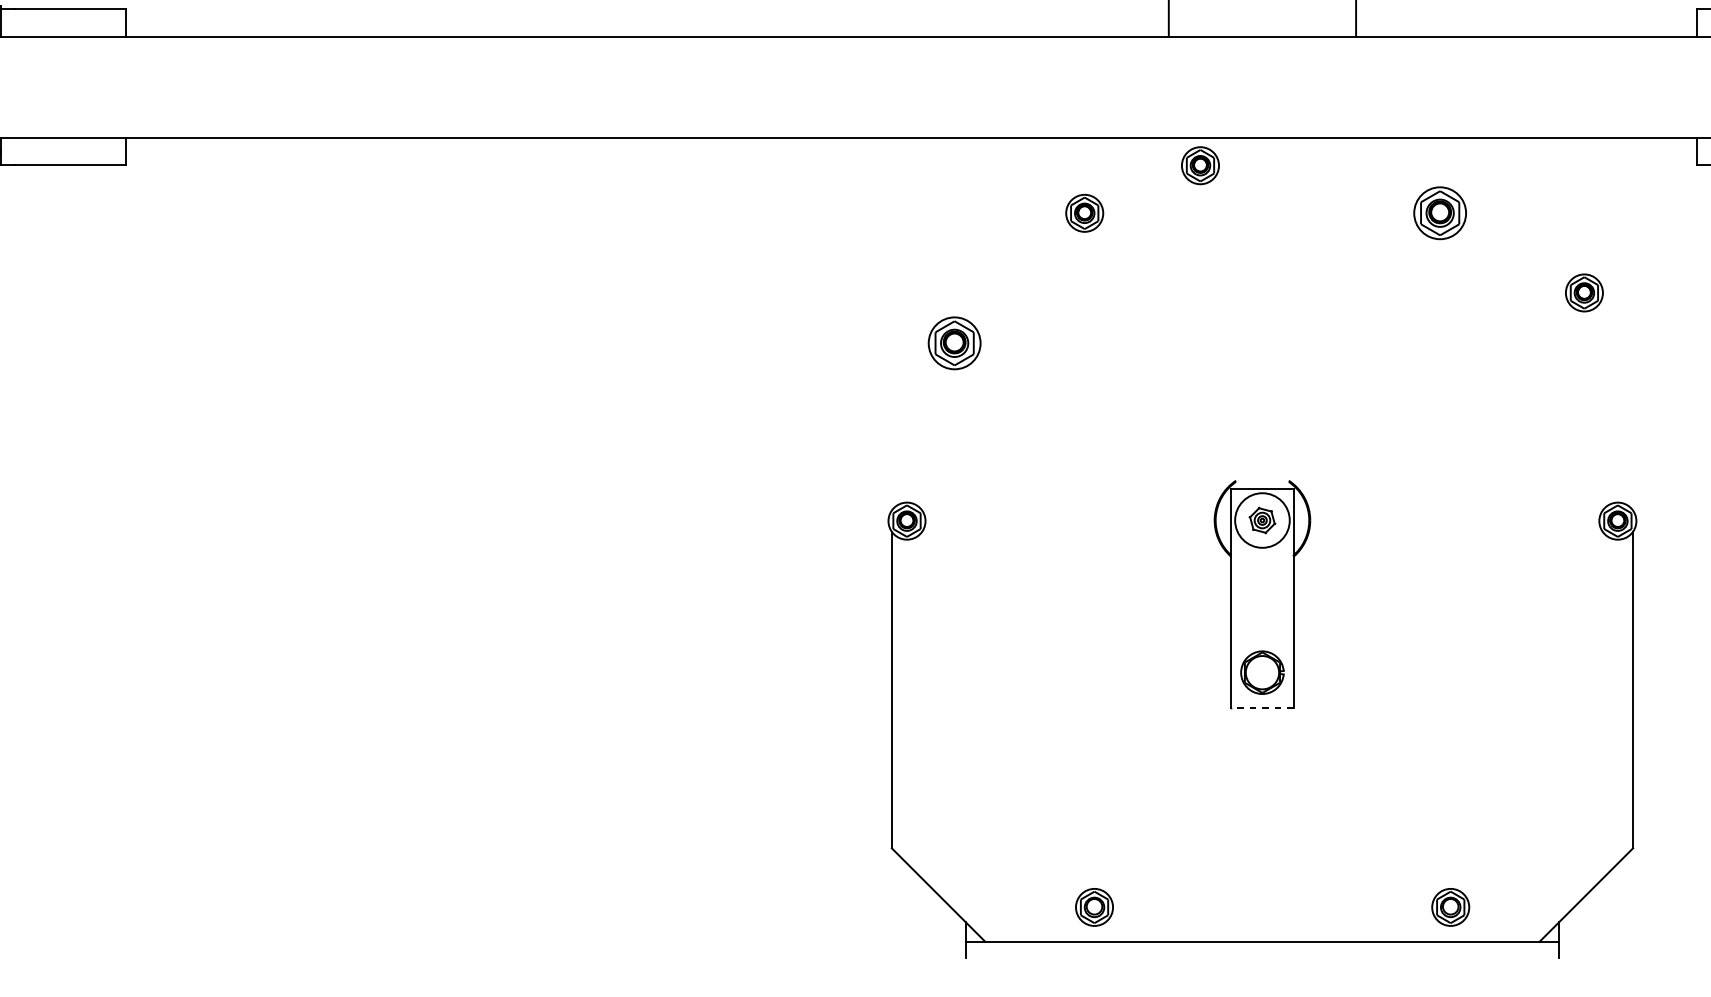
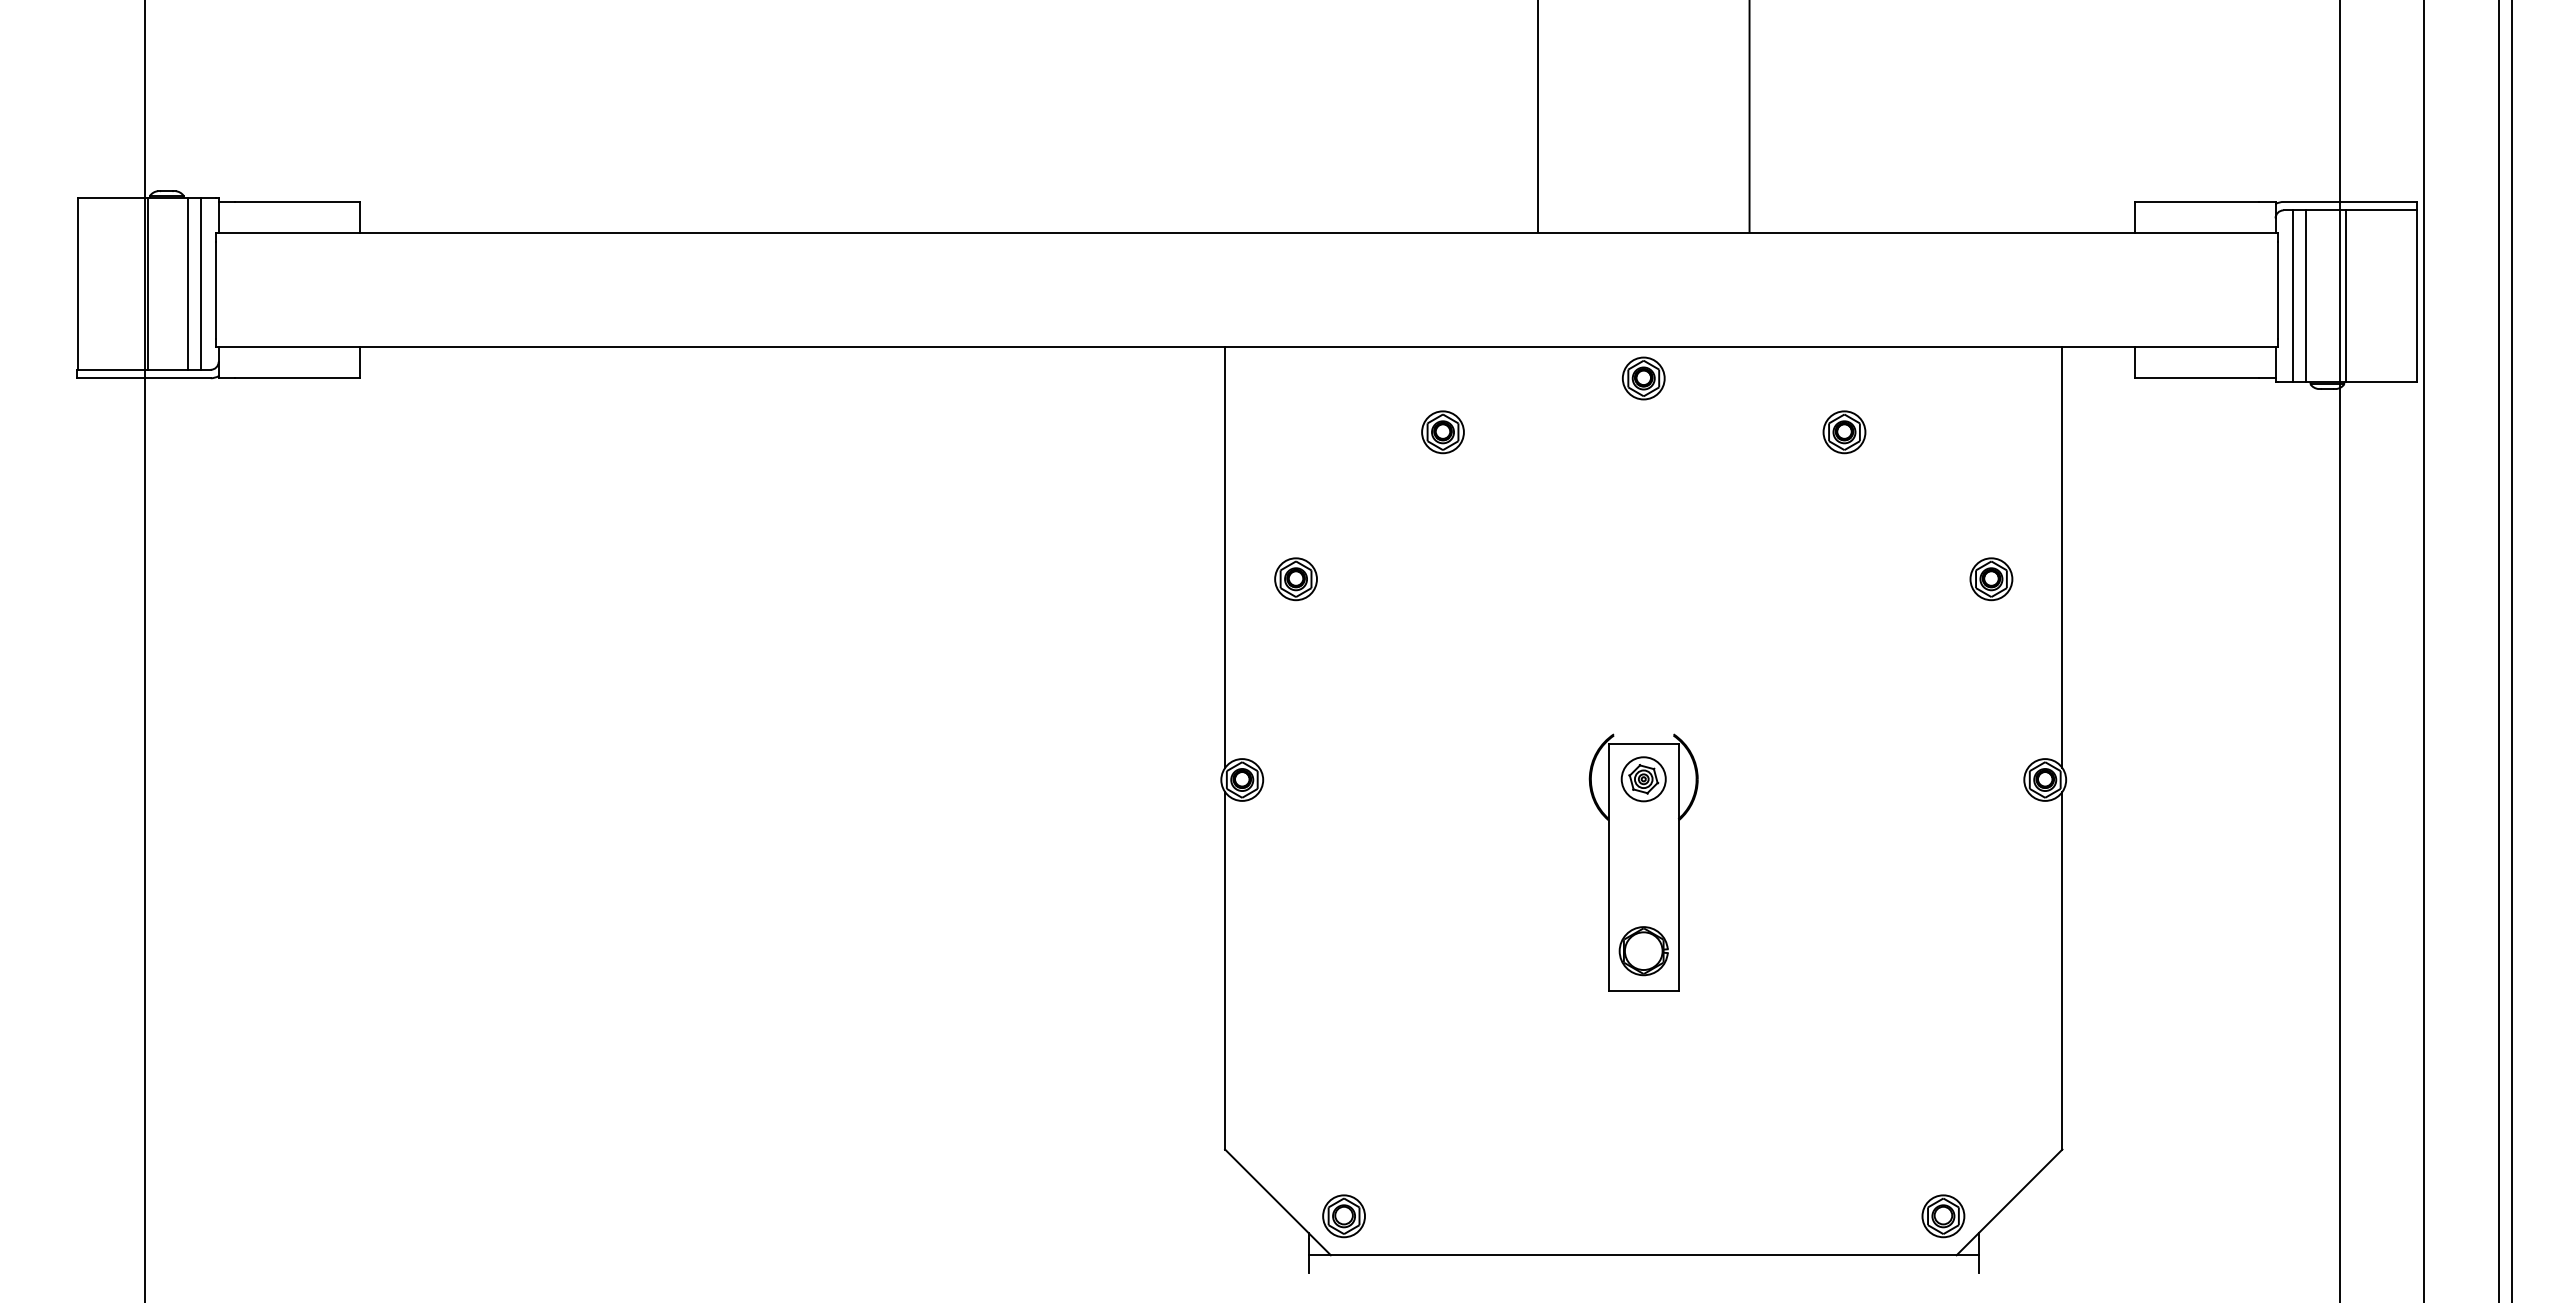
part: (1200, 165) -> (1643, 378), moved
part: (1440, 213) -> (1844, 432), size x0.71
part: (1584, 293) -> (1991, 579), moved
line: (892, 324) -> (1225, 557), added
line: (1633, 324) -> (2062, 557), added
part: (954, 343) -> (1295, 579), size x0.71
circle: (1262, 520) -> (1643, 779), size x0.71
line: (1262, 707) -> (1643, 990), dashed -> solid
part: (1094, 907) -> (1343, 1216), moved
part: (1450, 907) -> (1943, 1216), moved

